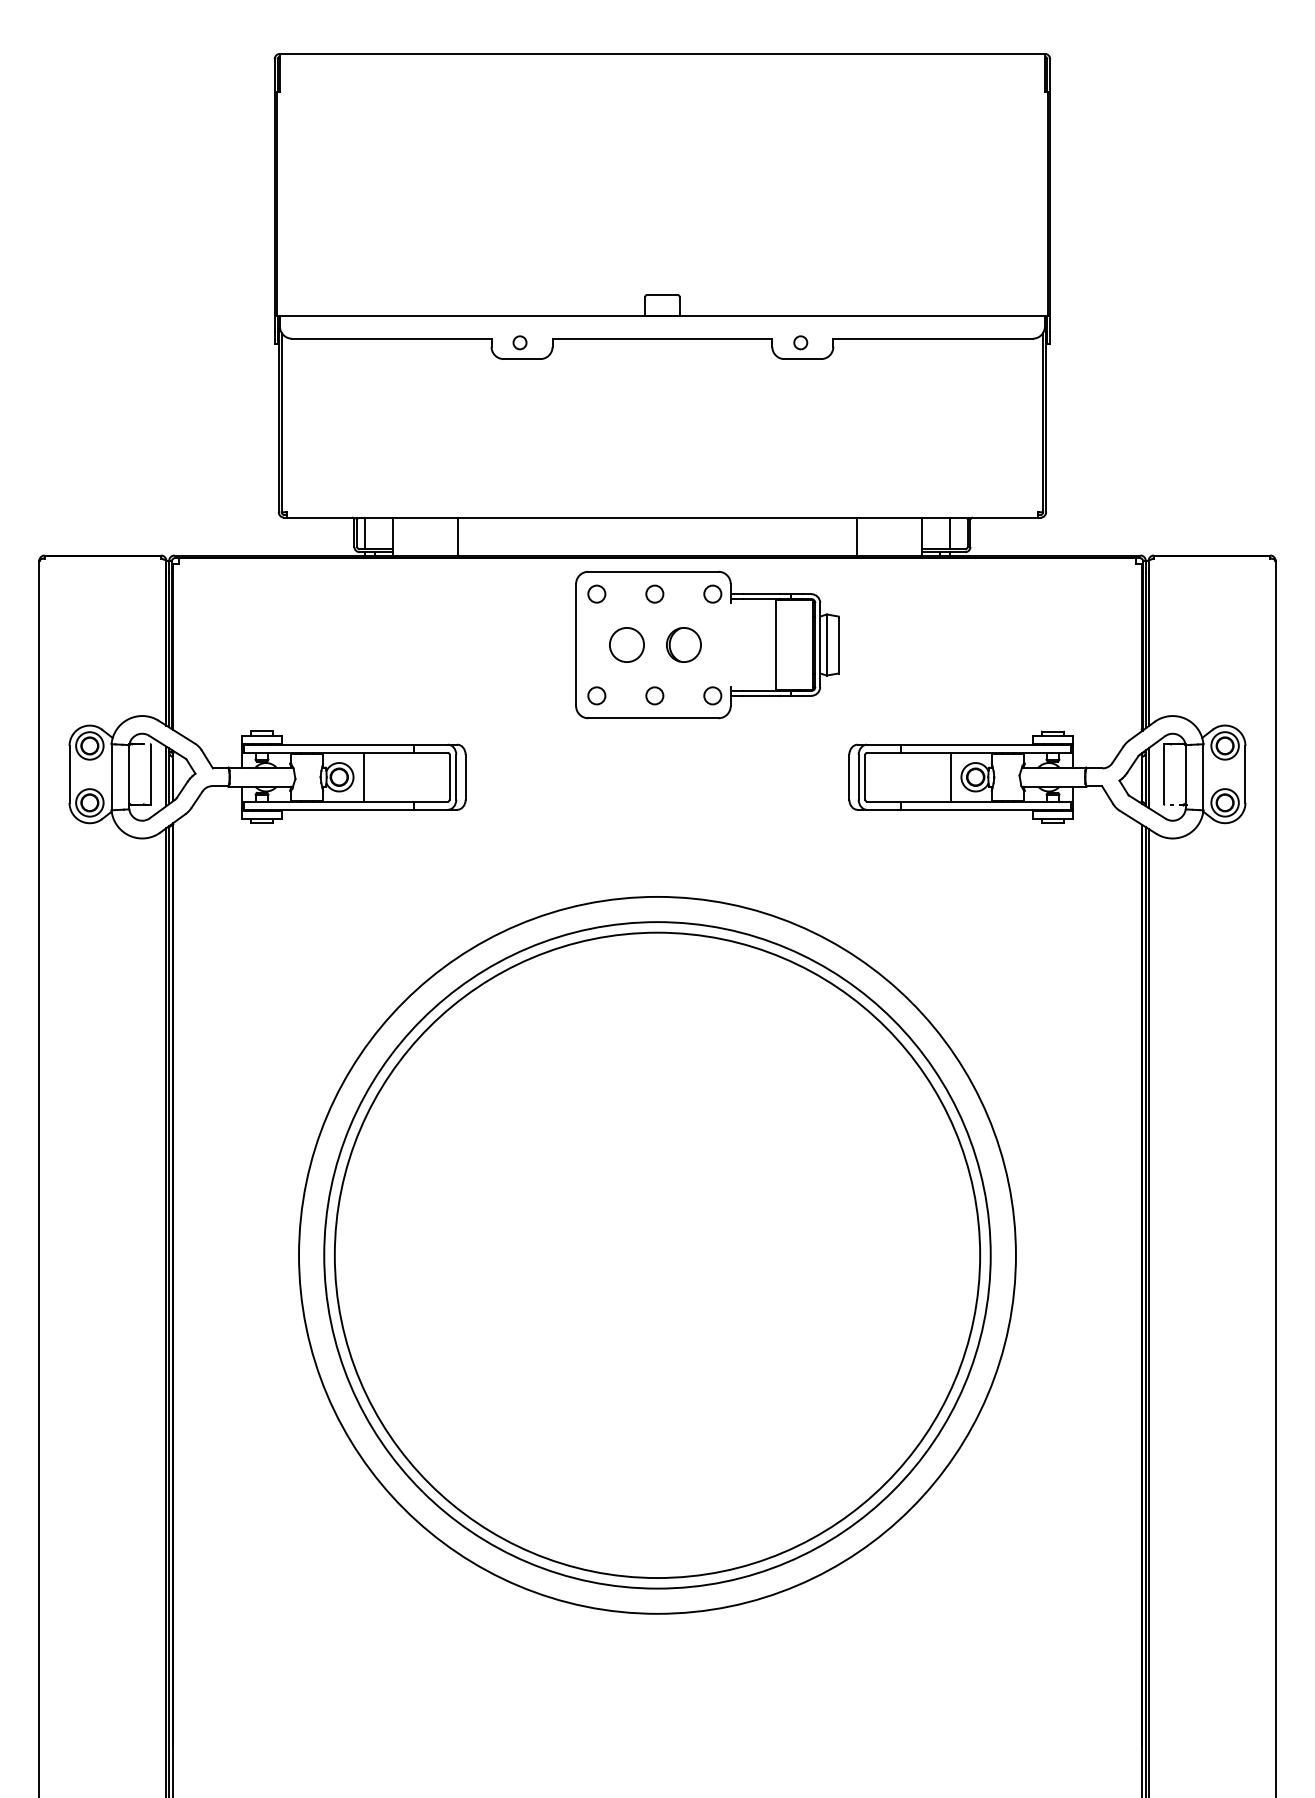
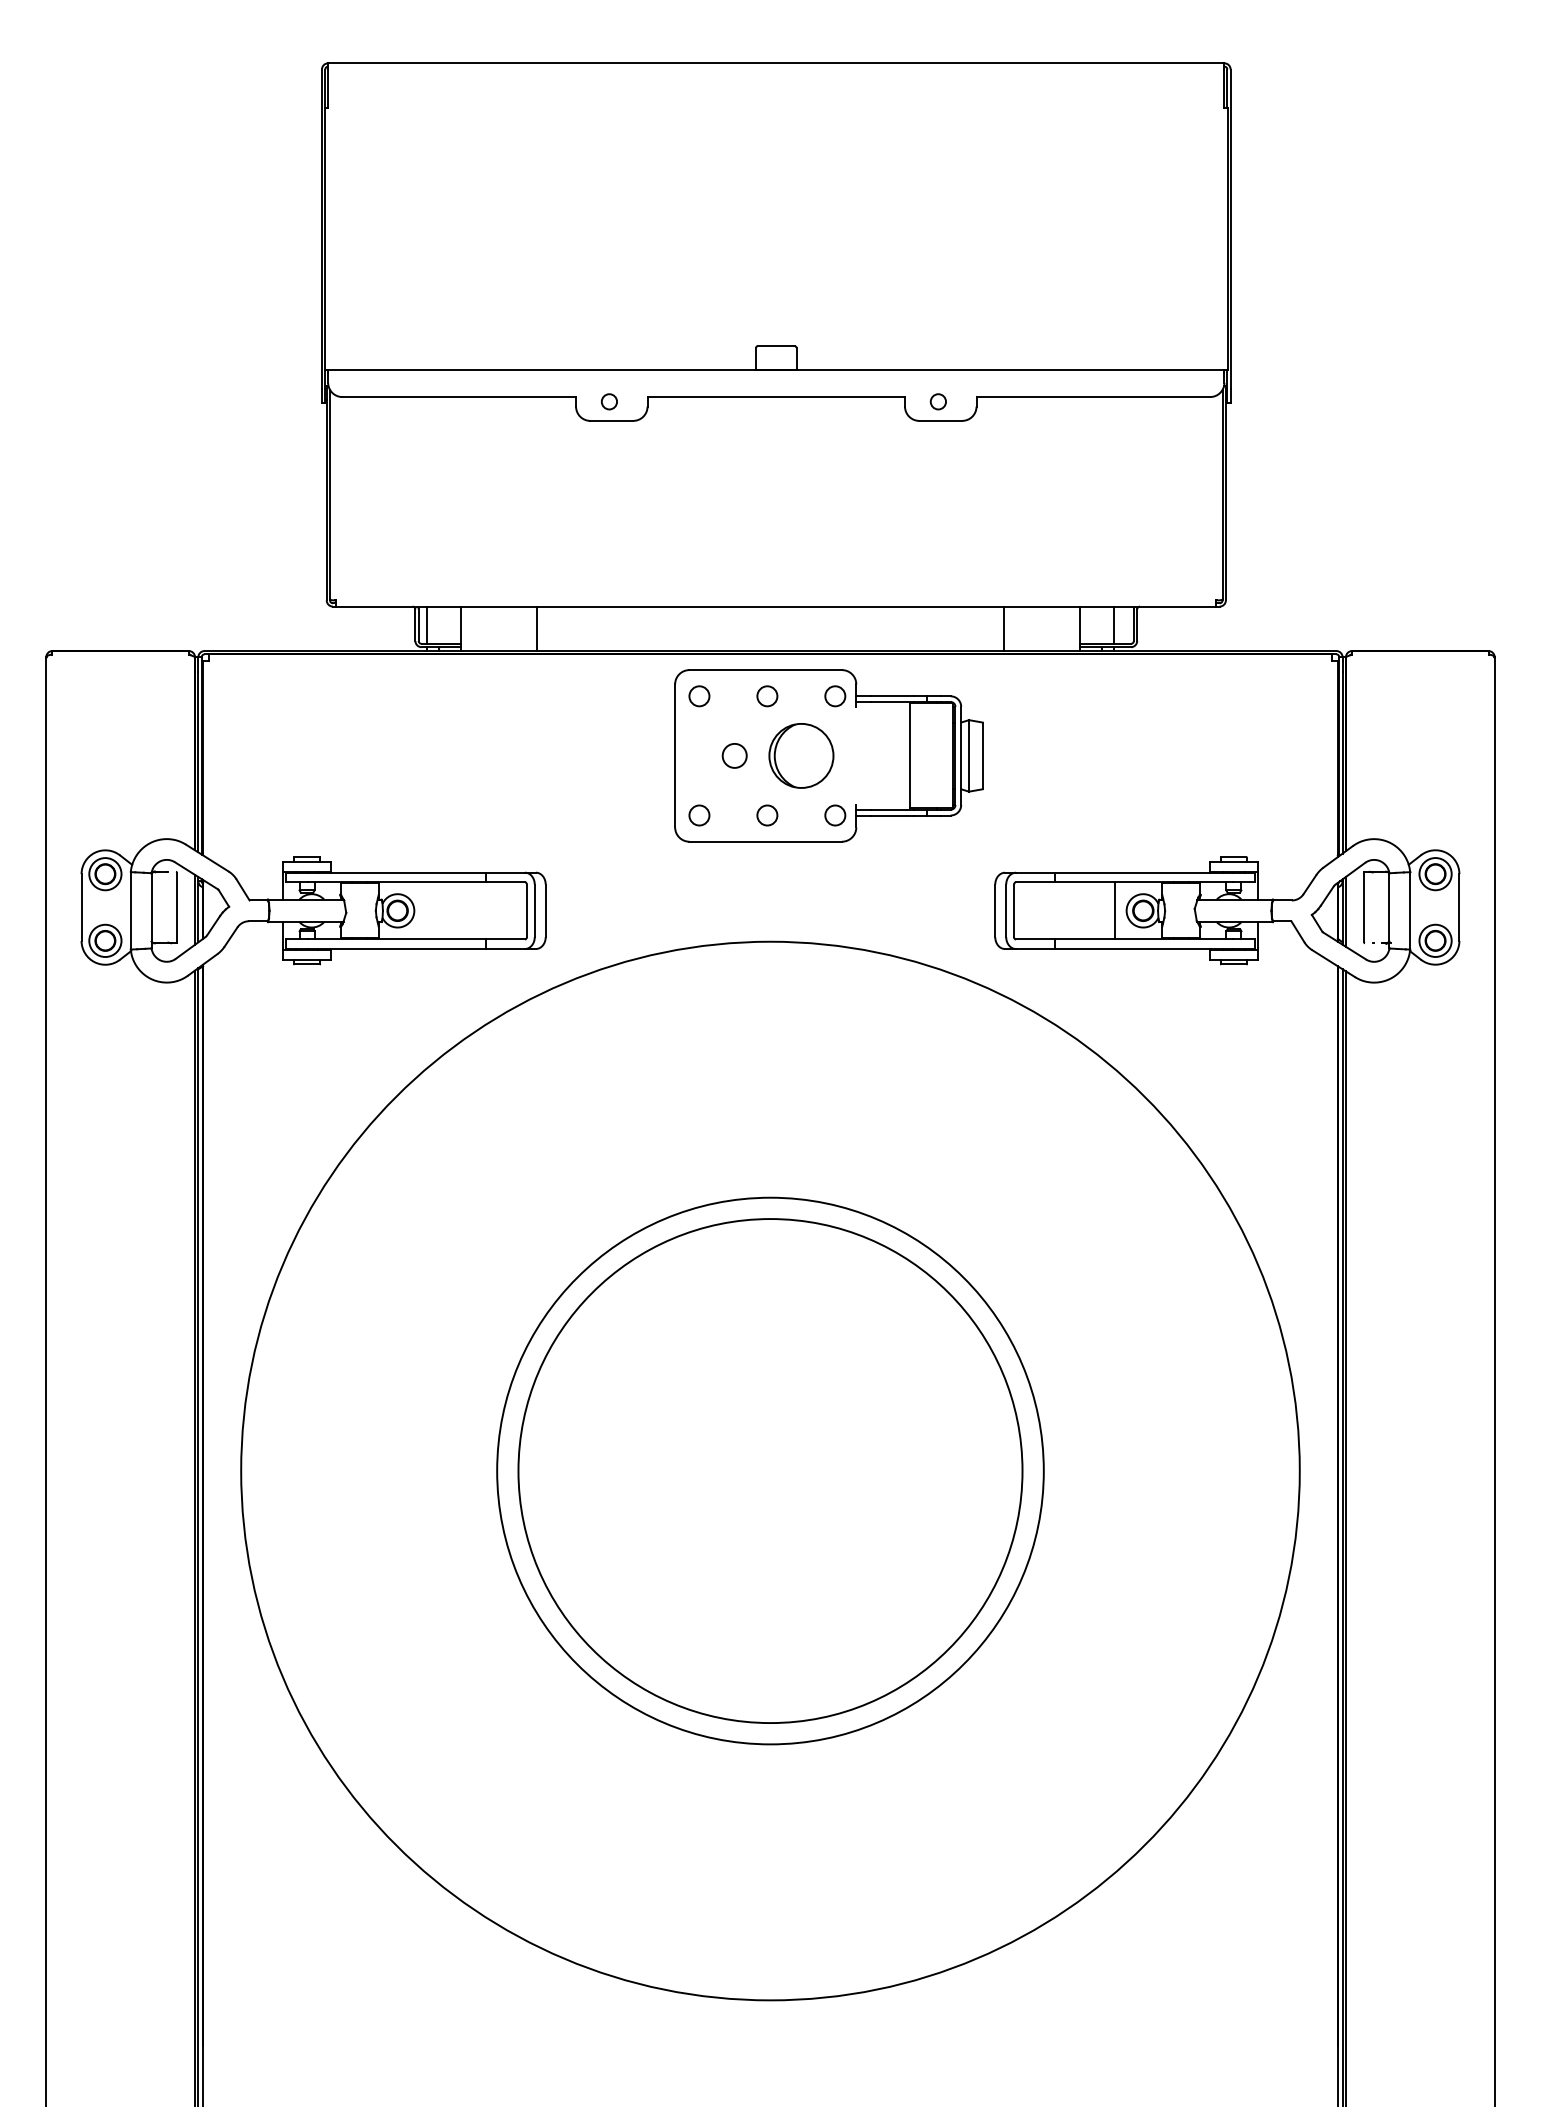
circle: (626, 644) -> (734, 755), size x0.6
part: (683, 644) -> (800, 755), size x1.6
line: (363, 776) -> (426, 909), removed
circle: (657, 1254) -> (770, 1470), size x0.6
circle: (657, 1255) -> (770, 1471), size x0.7
circle: (657, 1255) -> (770, 1471), size x1.4

